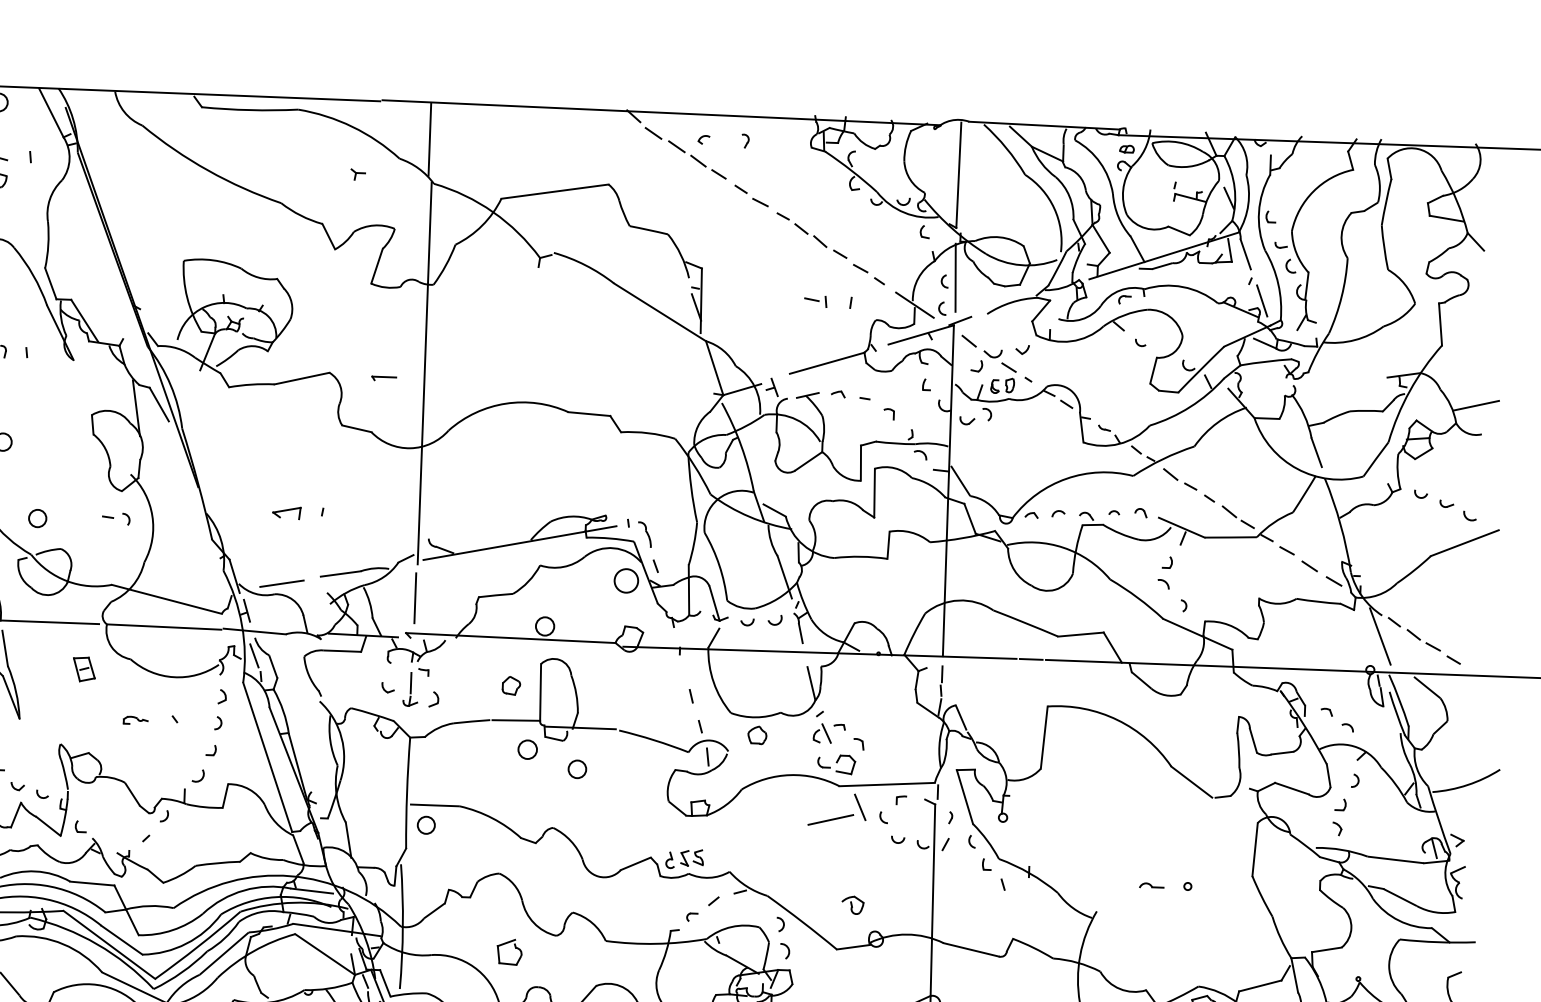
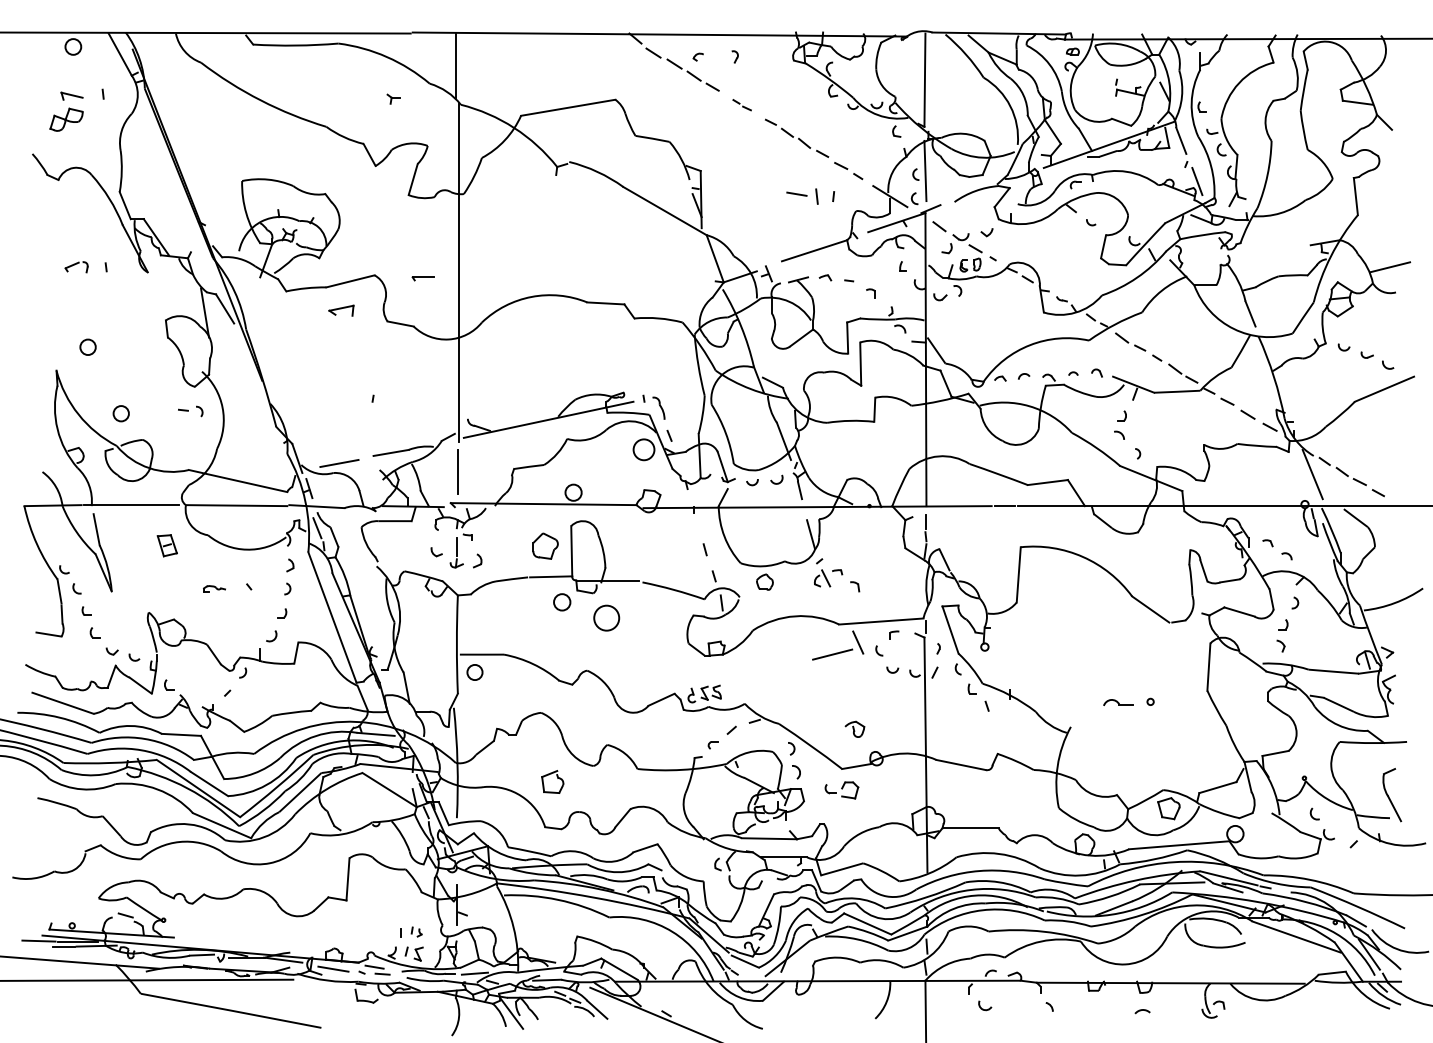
part: (750, 195) -> (741, 104), size x0.6
part: (815, 301) -> (802, 196), size x1.6
part: (286, 512) -> (341, 310), moved
part: (511, 685) -> (545, 546), size x1.6
part: (836, 764) -> (841, 790), moved
circle: (577, 768) -> (606, 617), size x1.6
part: (1151, 884) -> (1118, 701), size x1.4

